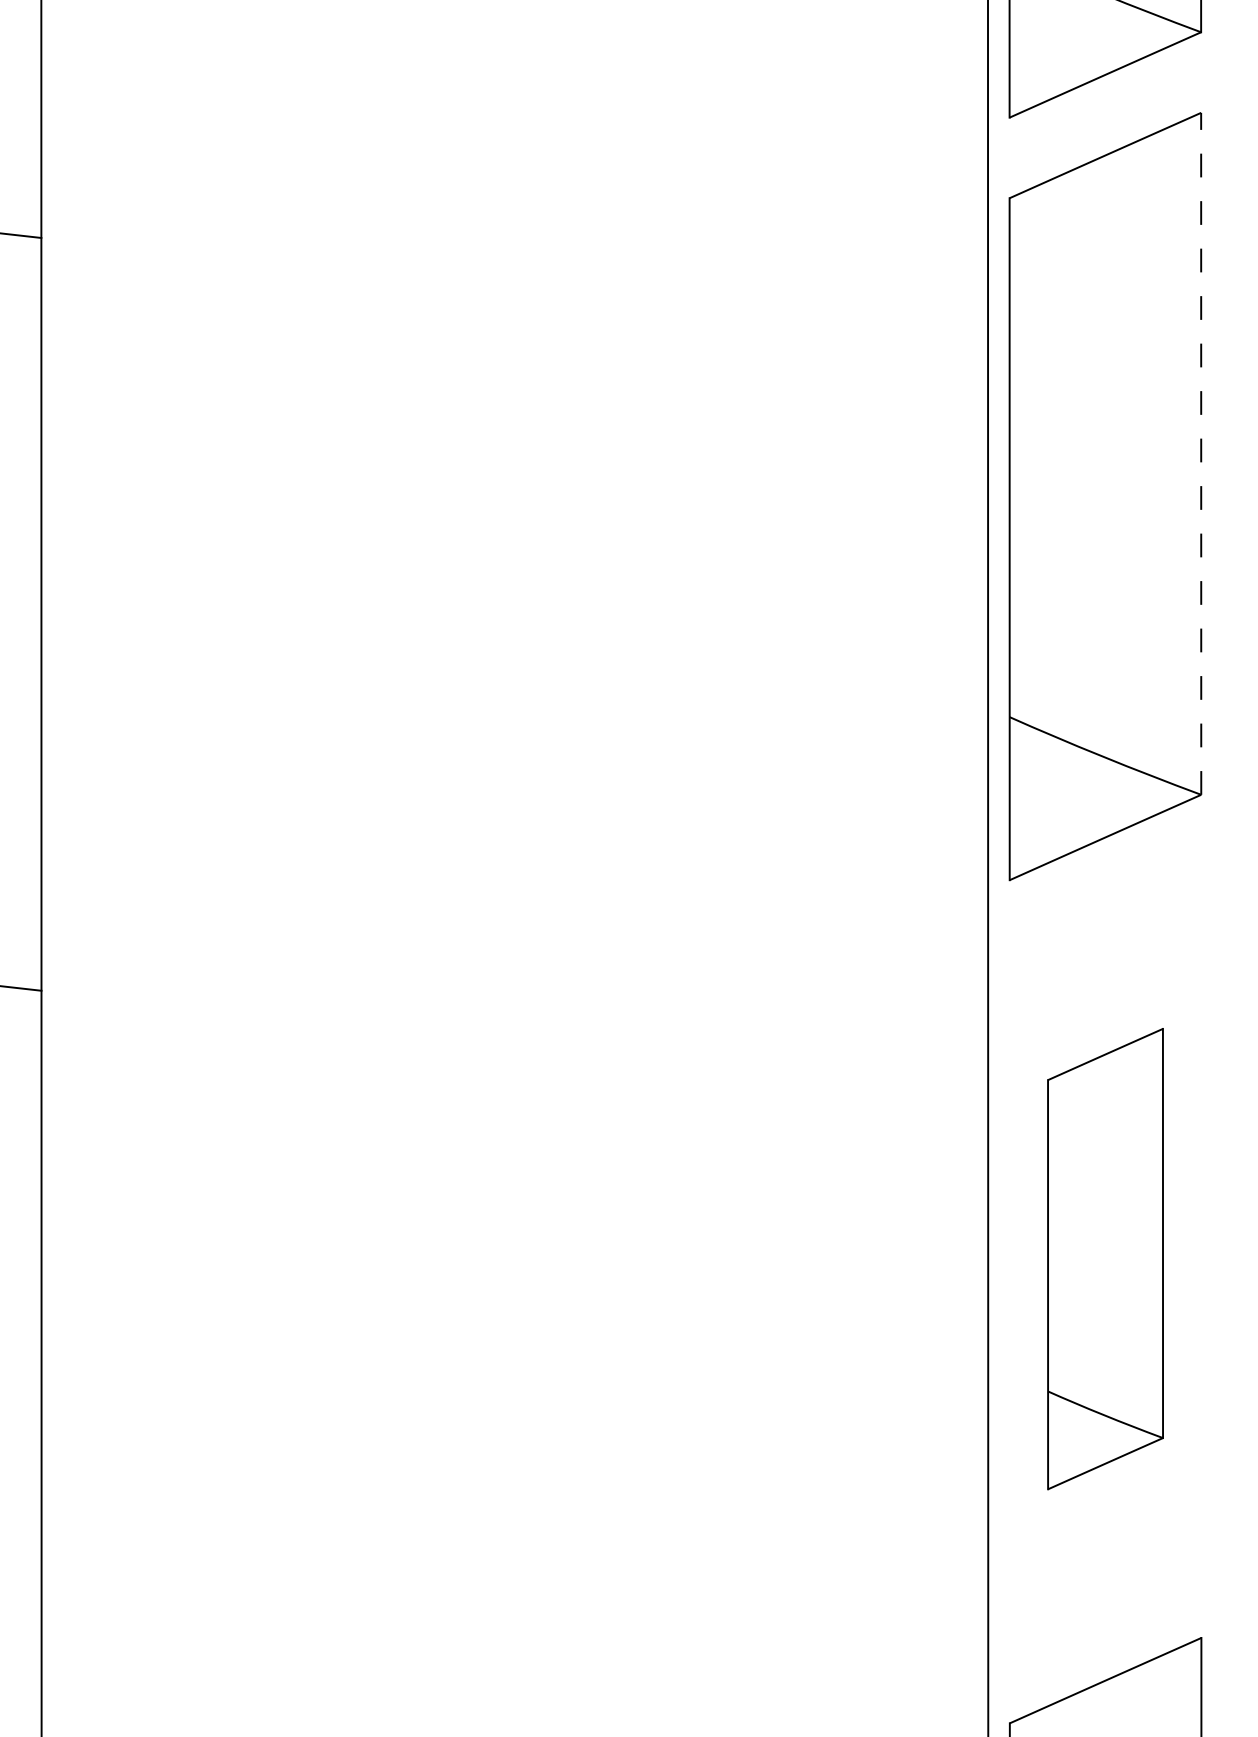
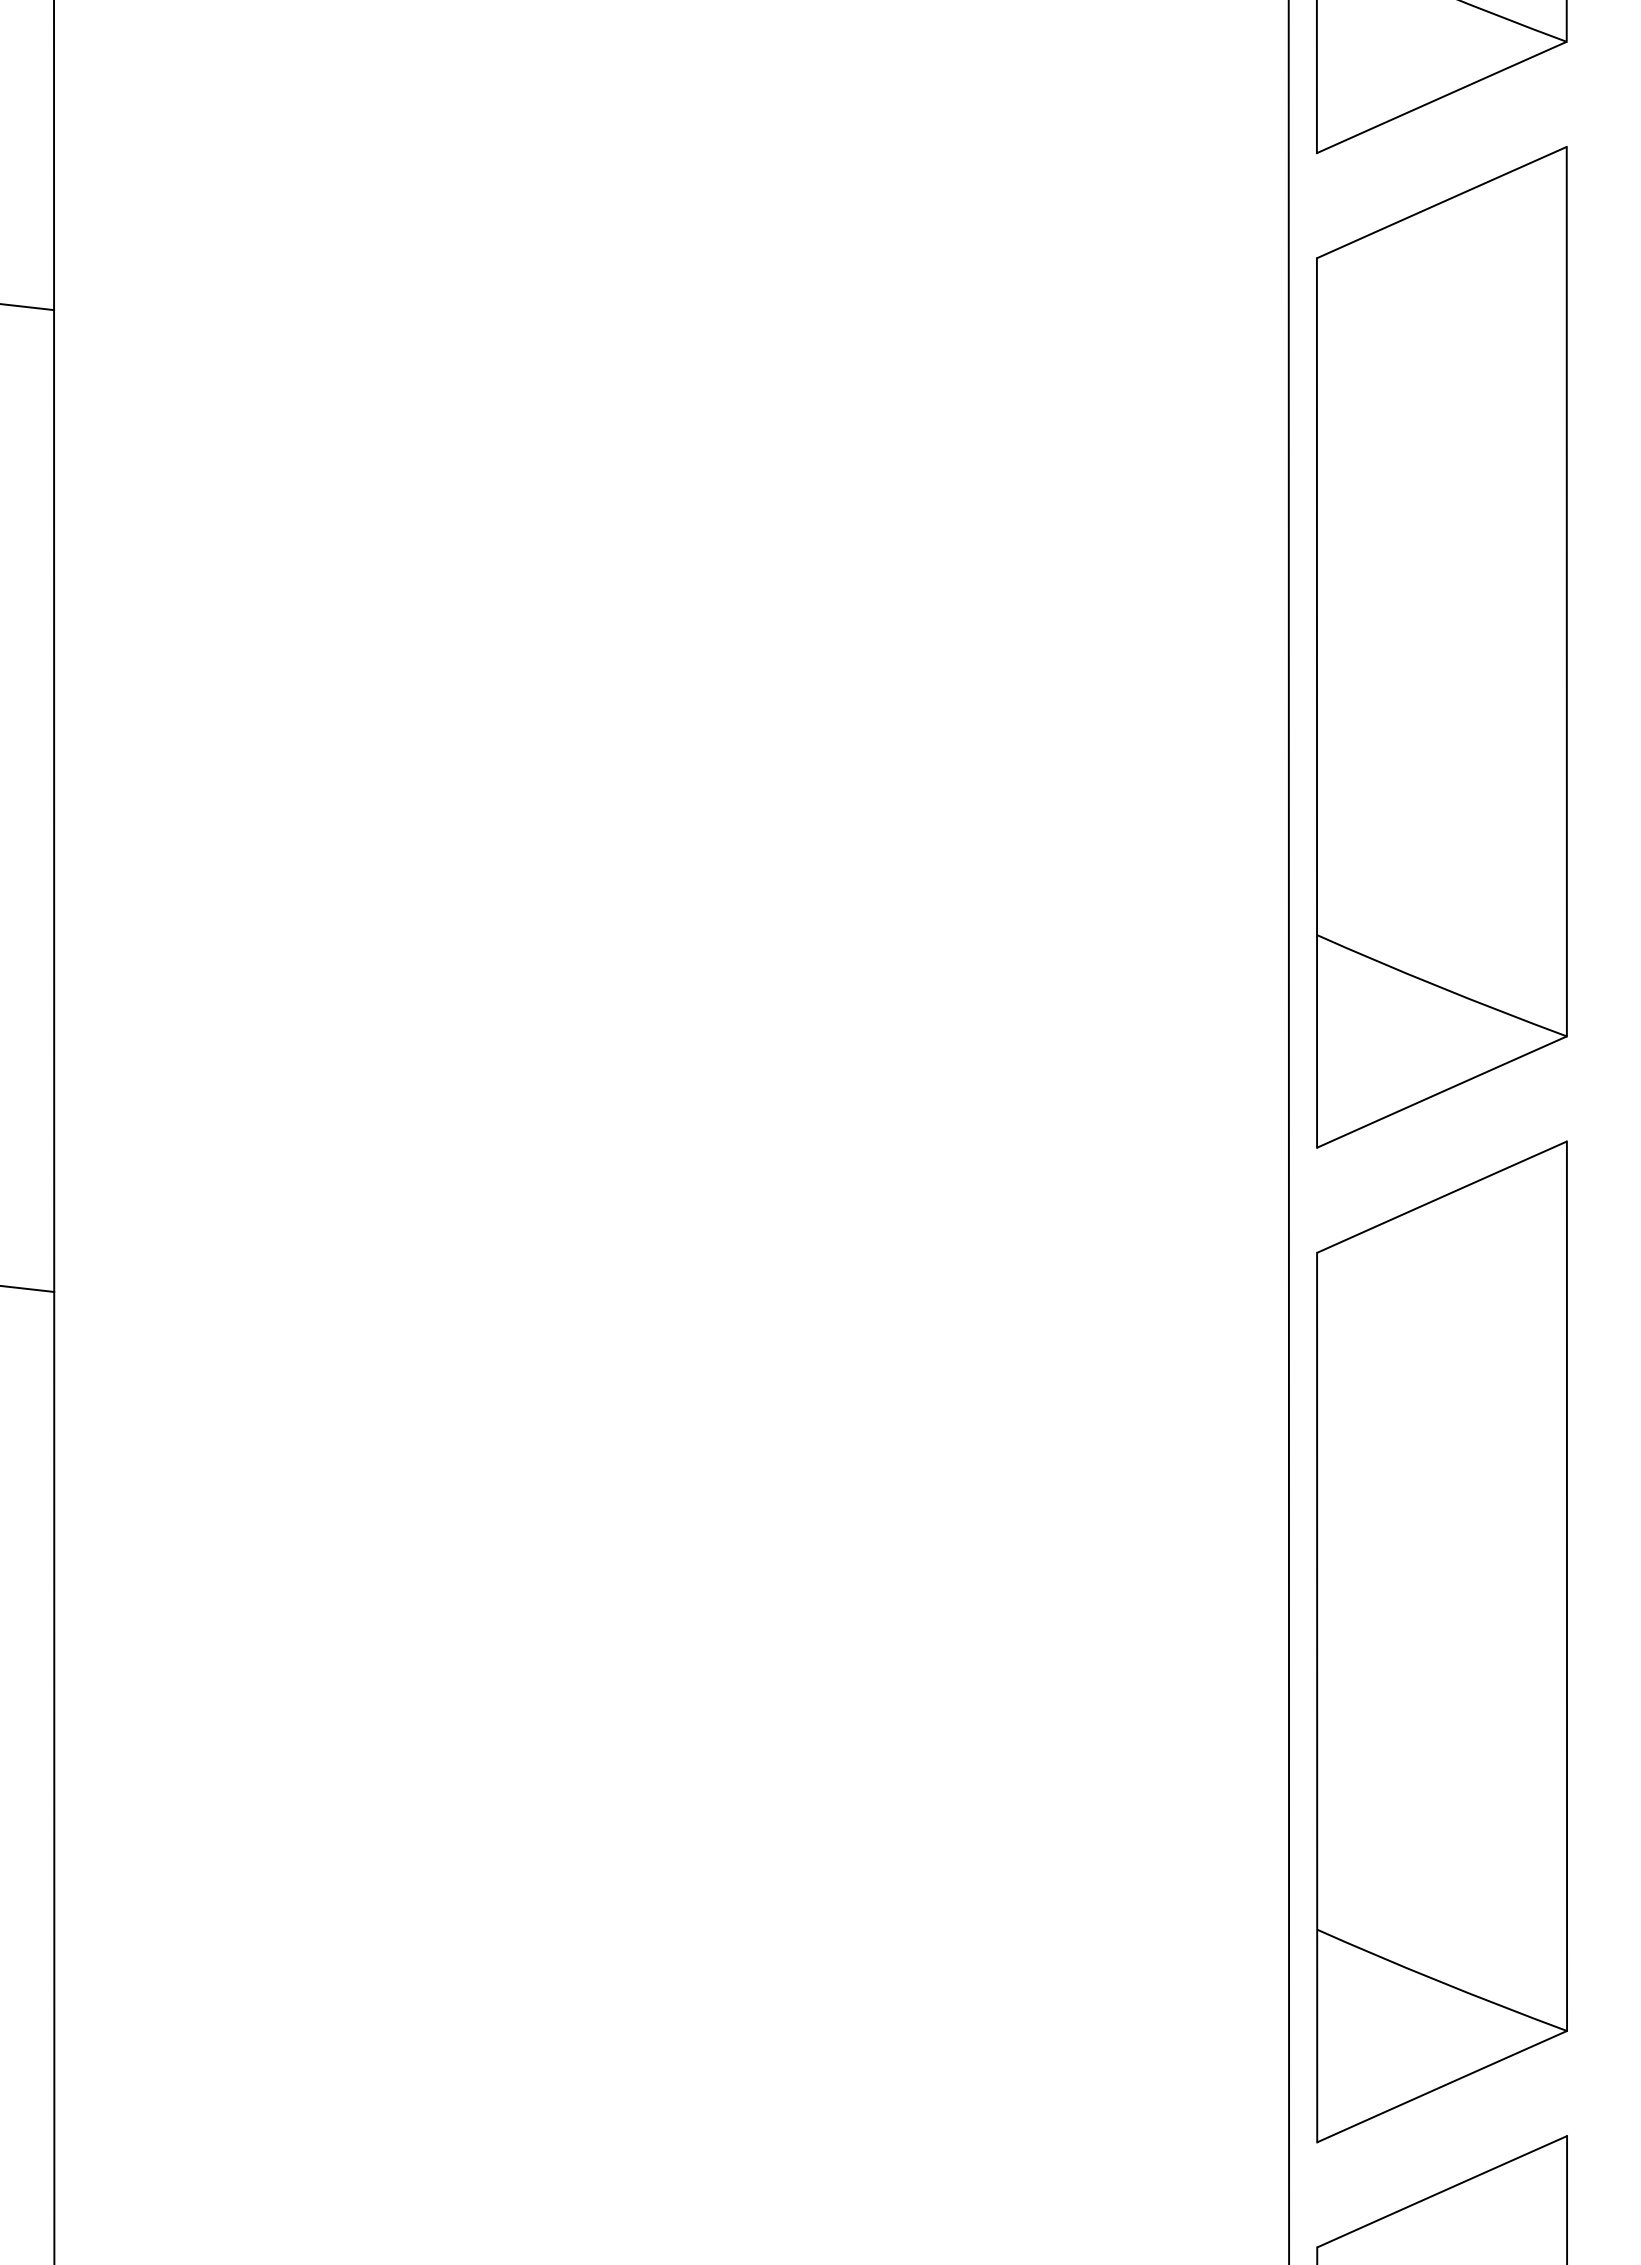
line: (1200, 453) -> (1566, 591), dashed -> solid
part: (1105, 1258) -> (1441, 1641), size x1.67

